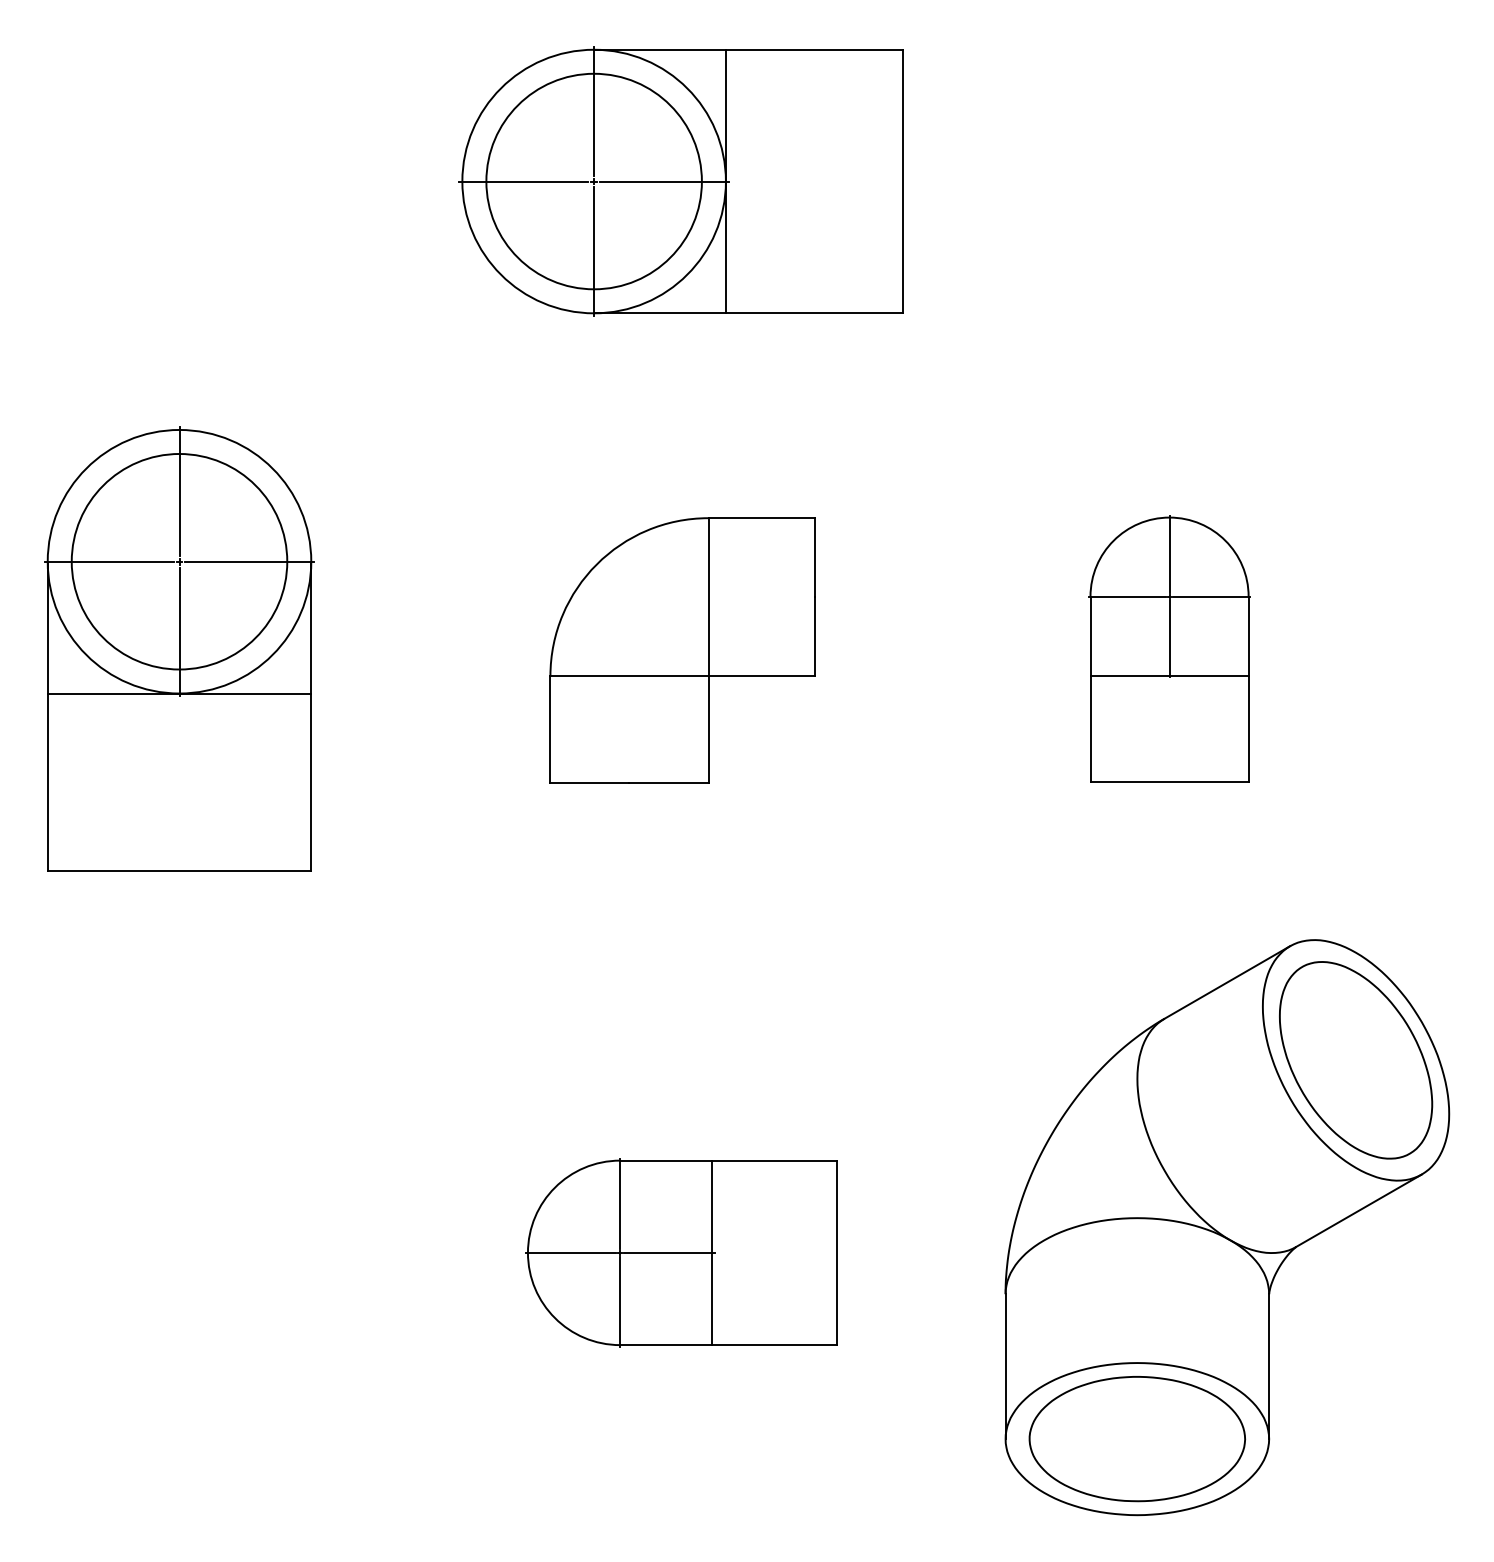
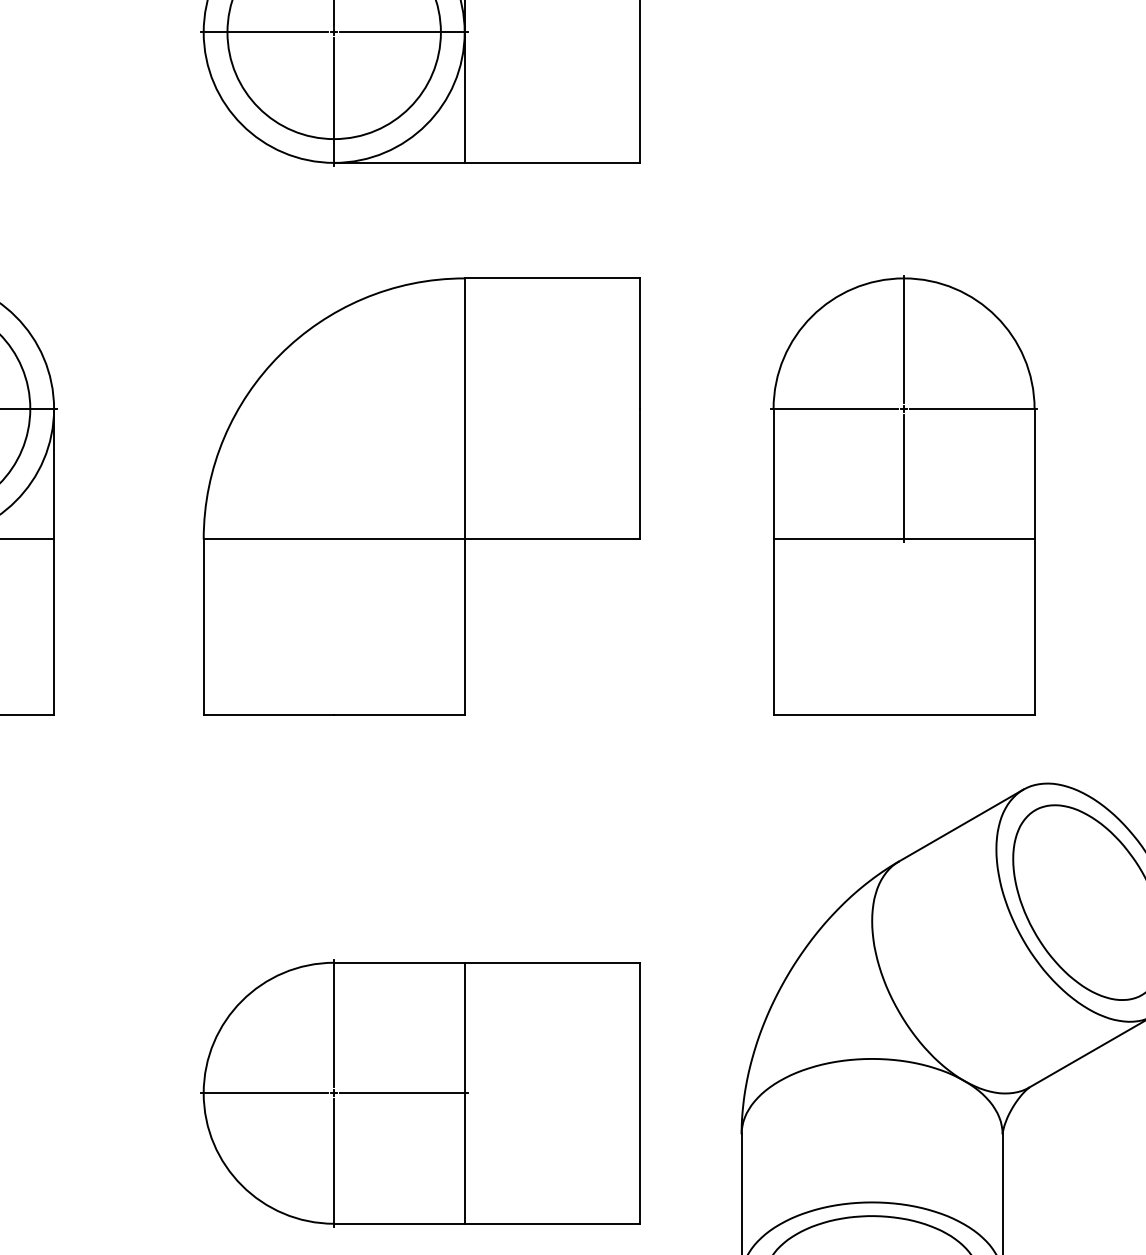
part: (1169, 648) -> (903, 494), size x1.67
part: (682, 650) -> (421, 496), size x1.67
part: (680, 1252) -> (419, 1092), size x1.43

